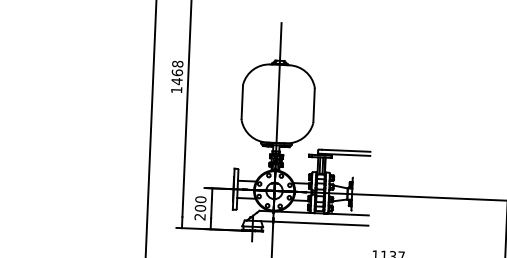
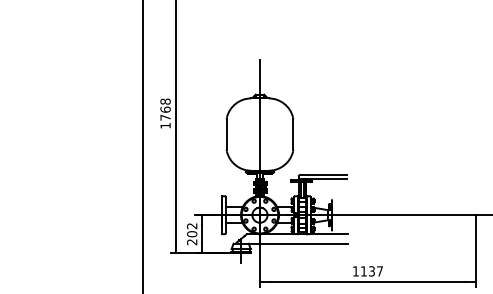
text: (176, 81) -> (165, 117), 1468 -> 1768
text: (201, 200) -> (192, 226), 200 -> 202

